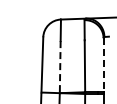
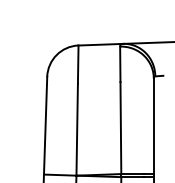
line: (103, 65) -> (153, 126), dashed -> solid
line: (60, 67) -> (77, 130), dashed -> solid

